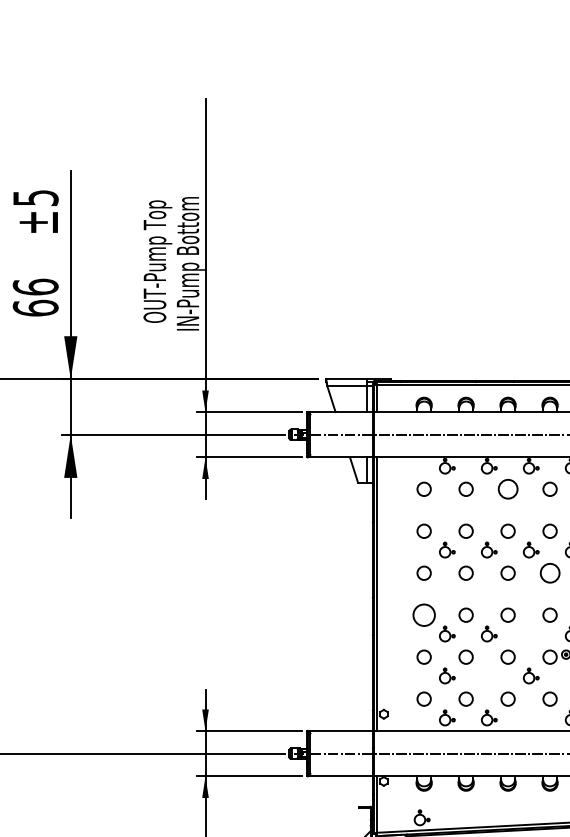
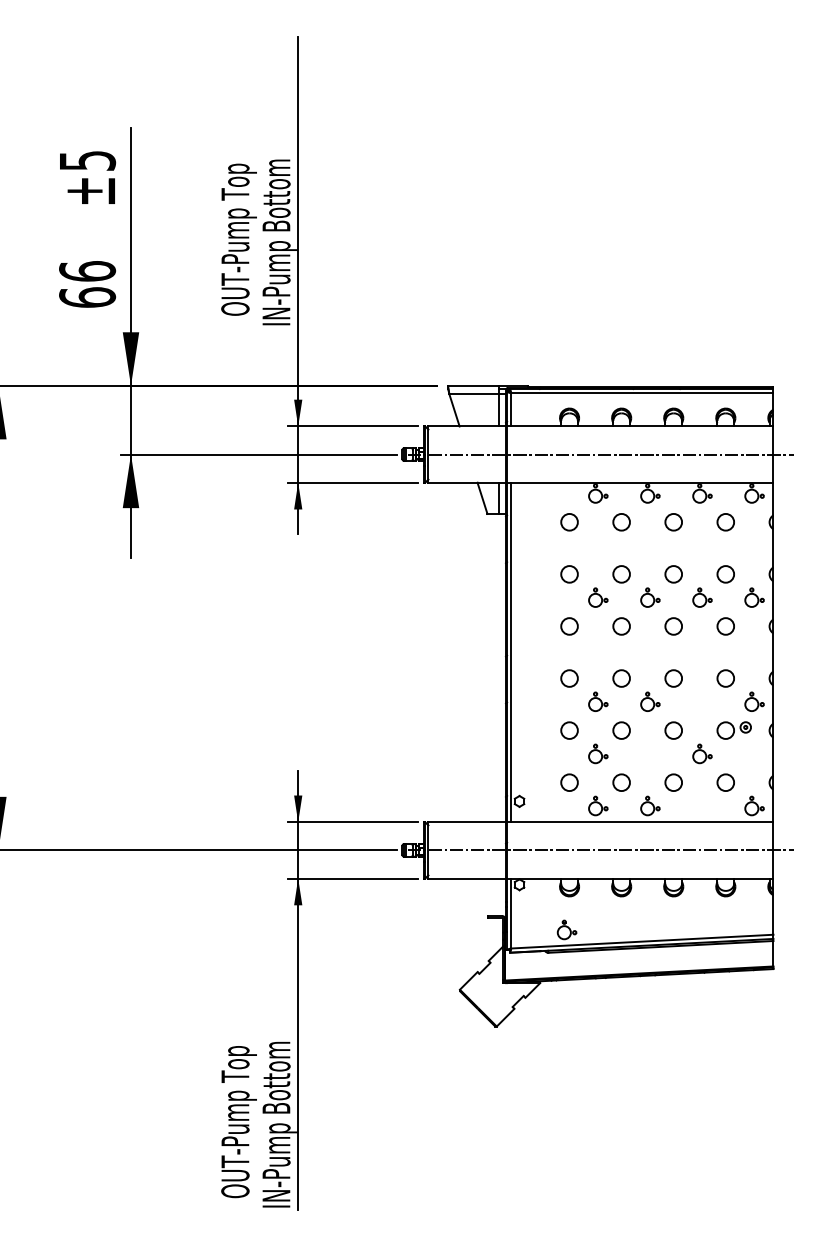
circle: (507, 489) -> (673, 522), size x0.71
circle: (549, 573) -> (725, 626), size x0.71
circle: (424, 615) -> (569, 678), size x0.62

